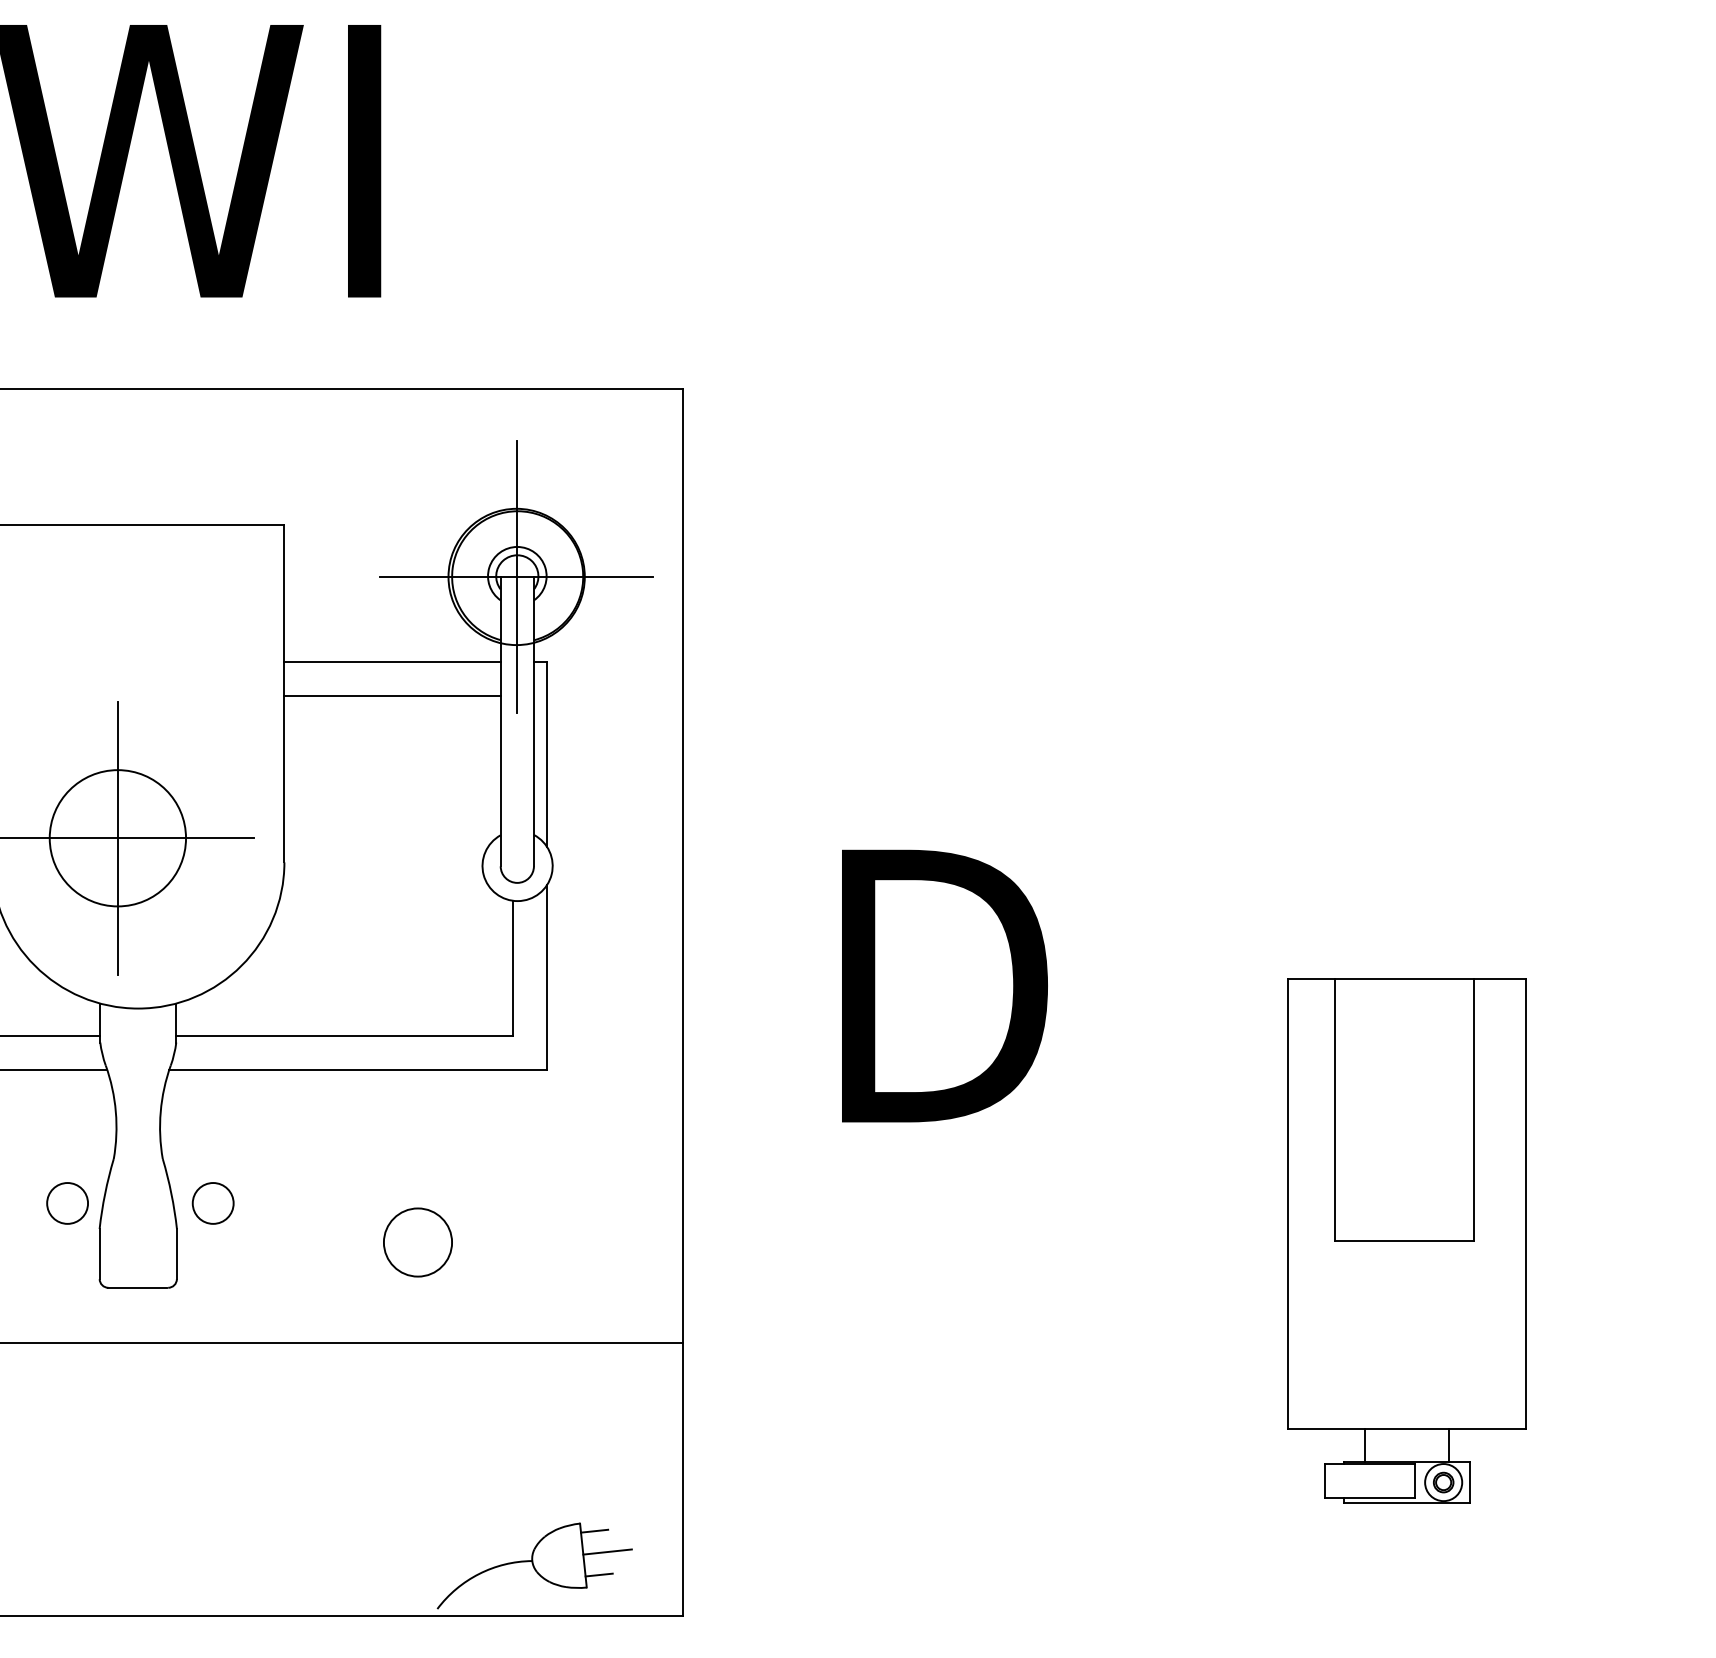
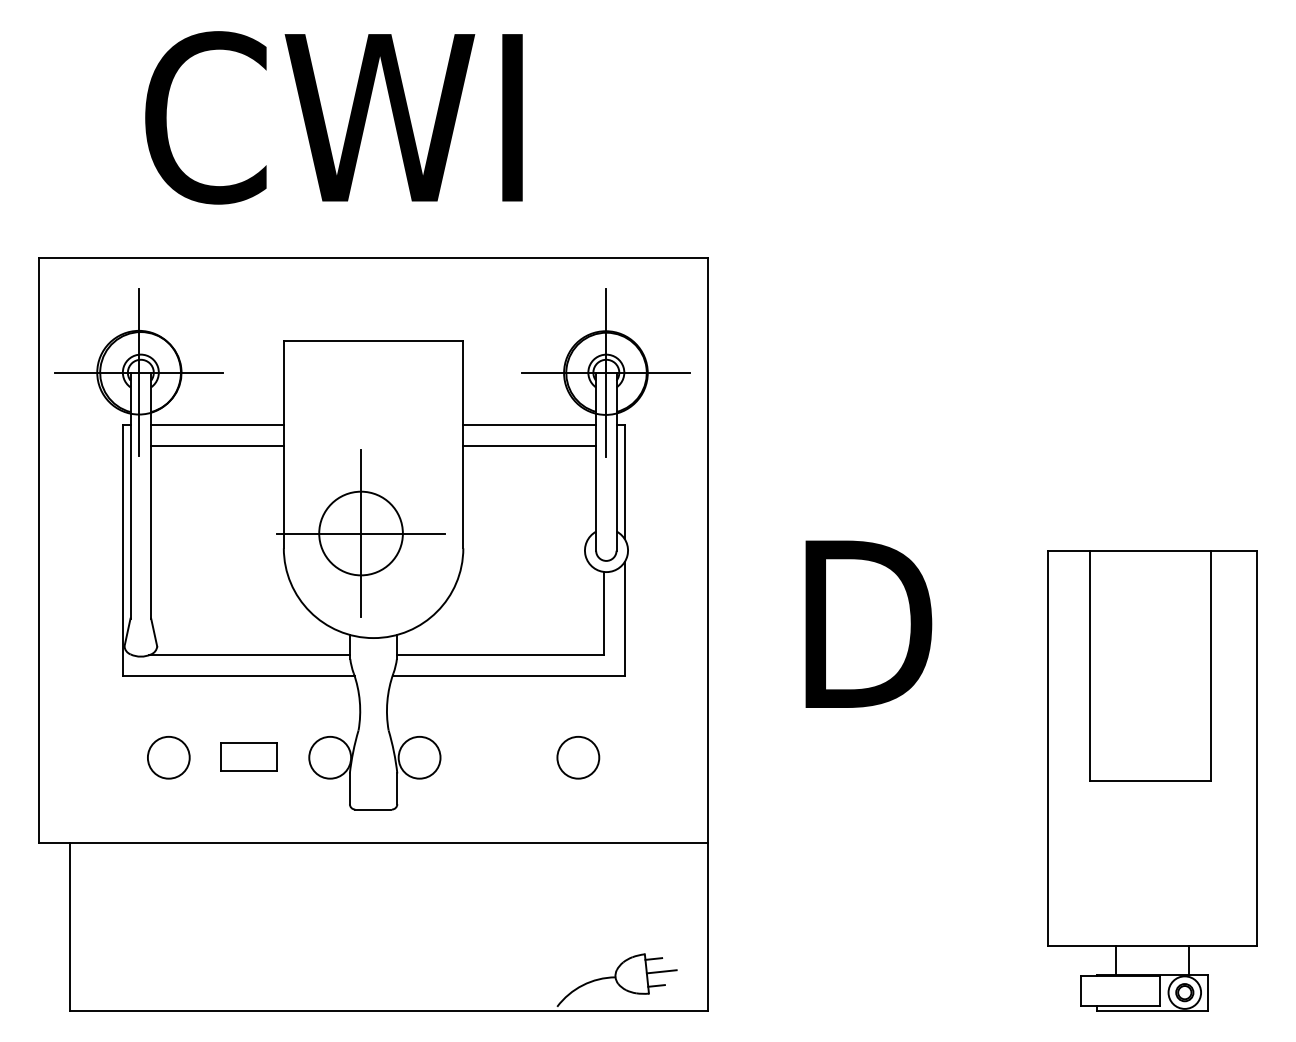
circle: (68, 1203) -> (330, 757), size x1.67
circle: (213, 1203) -> (419, 757), size x1.67
part: (1406, 1240) -> (1152, 780), size x1.43
circle: (418, 1242) -> (578, 757), moved

